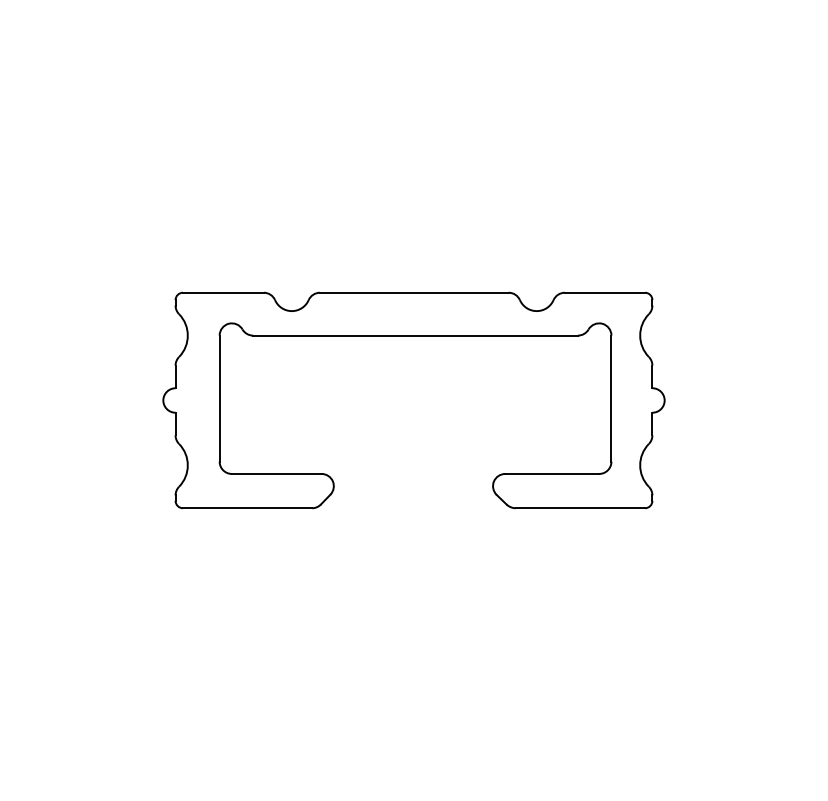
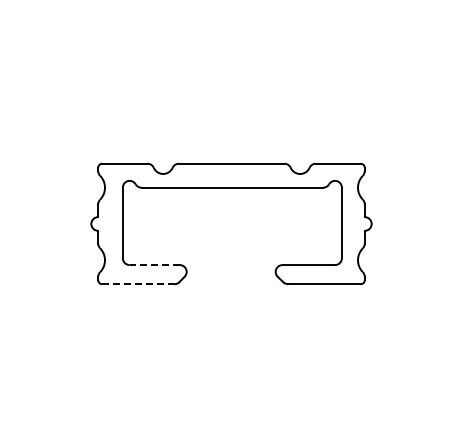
line: (276, 474) -> (154, 265), solid -> dashed
line: (247, 508) -> (138, 284), solid -> dashed

